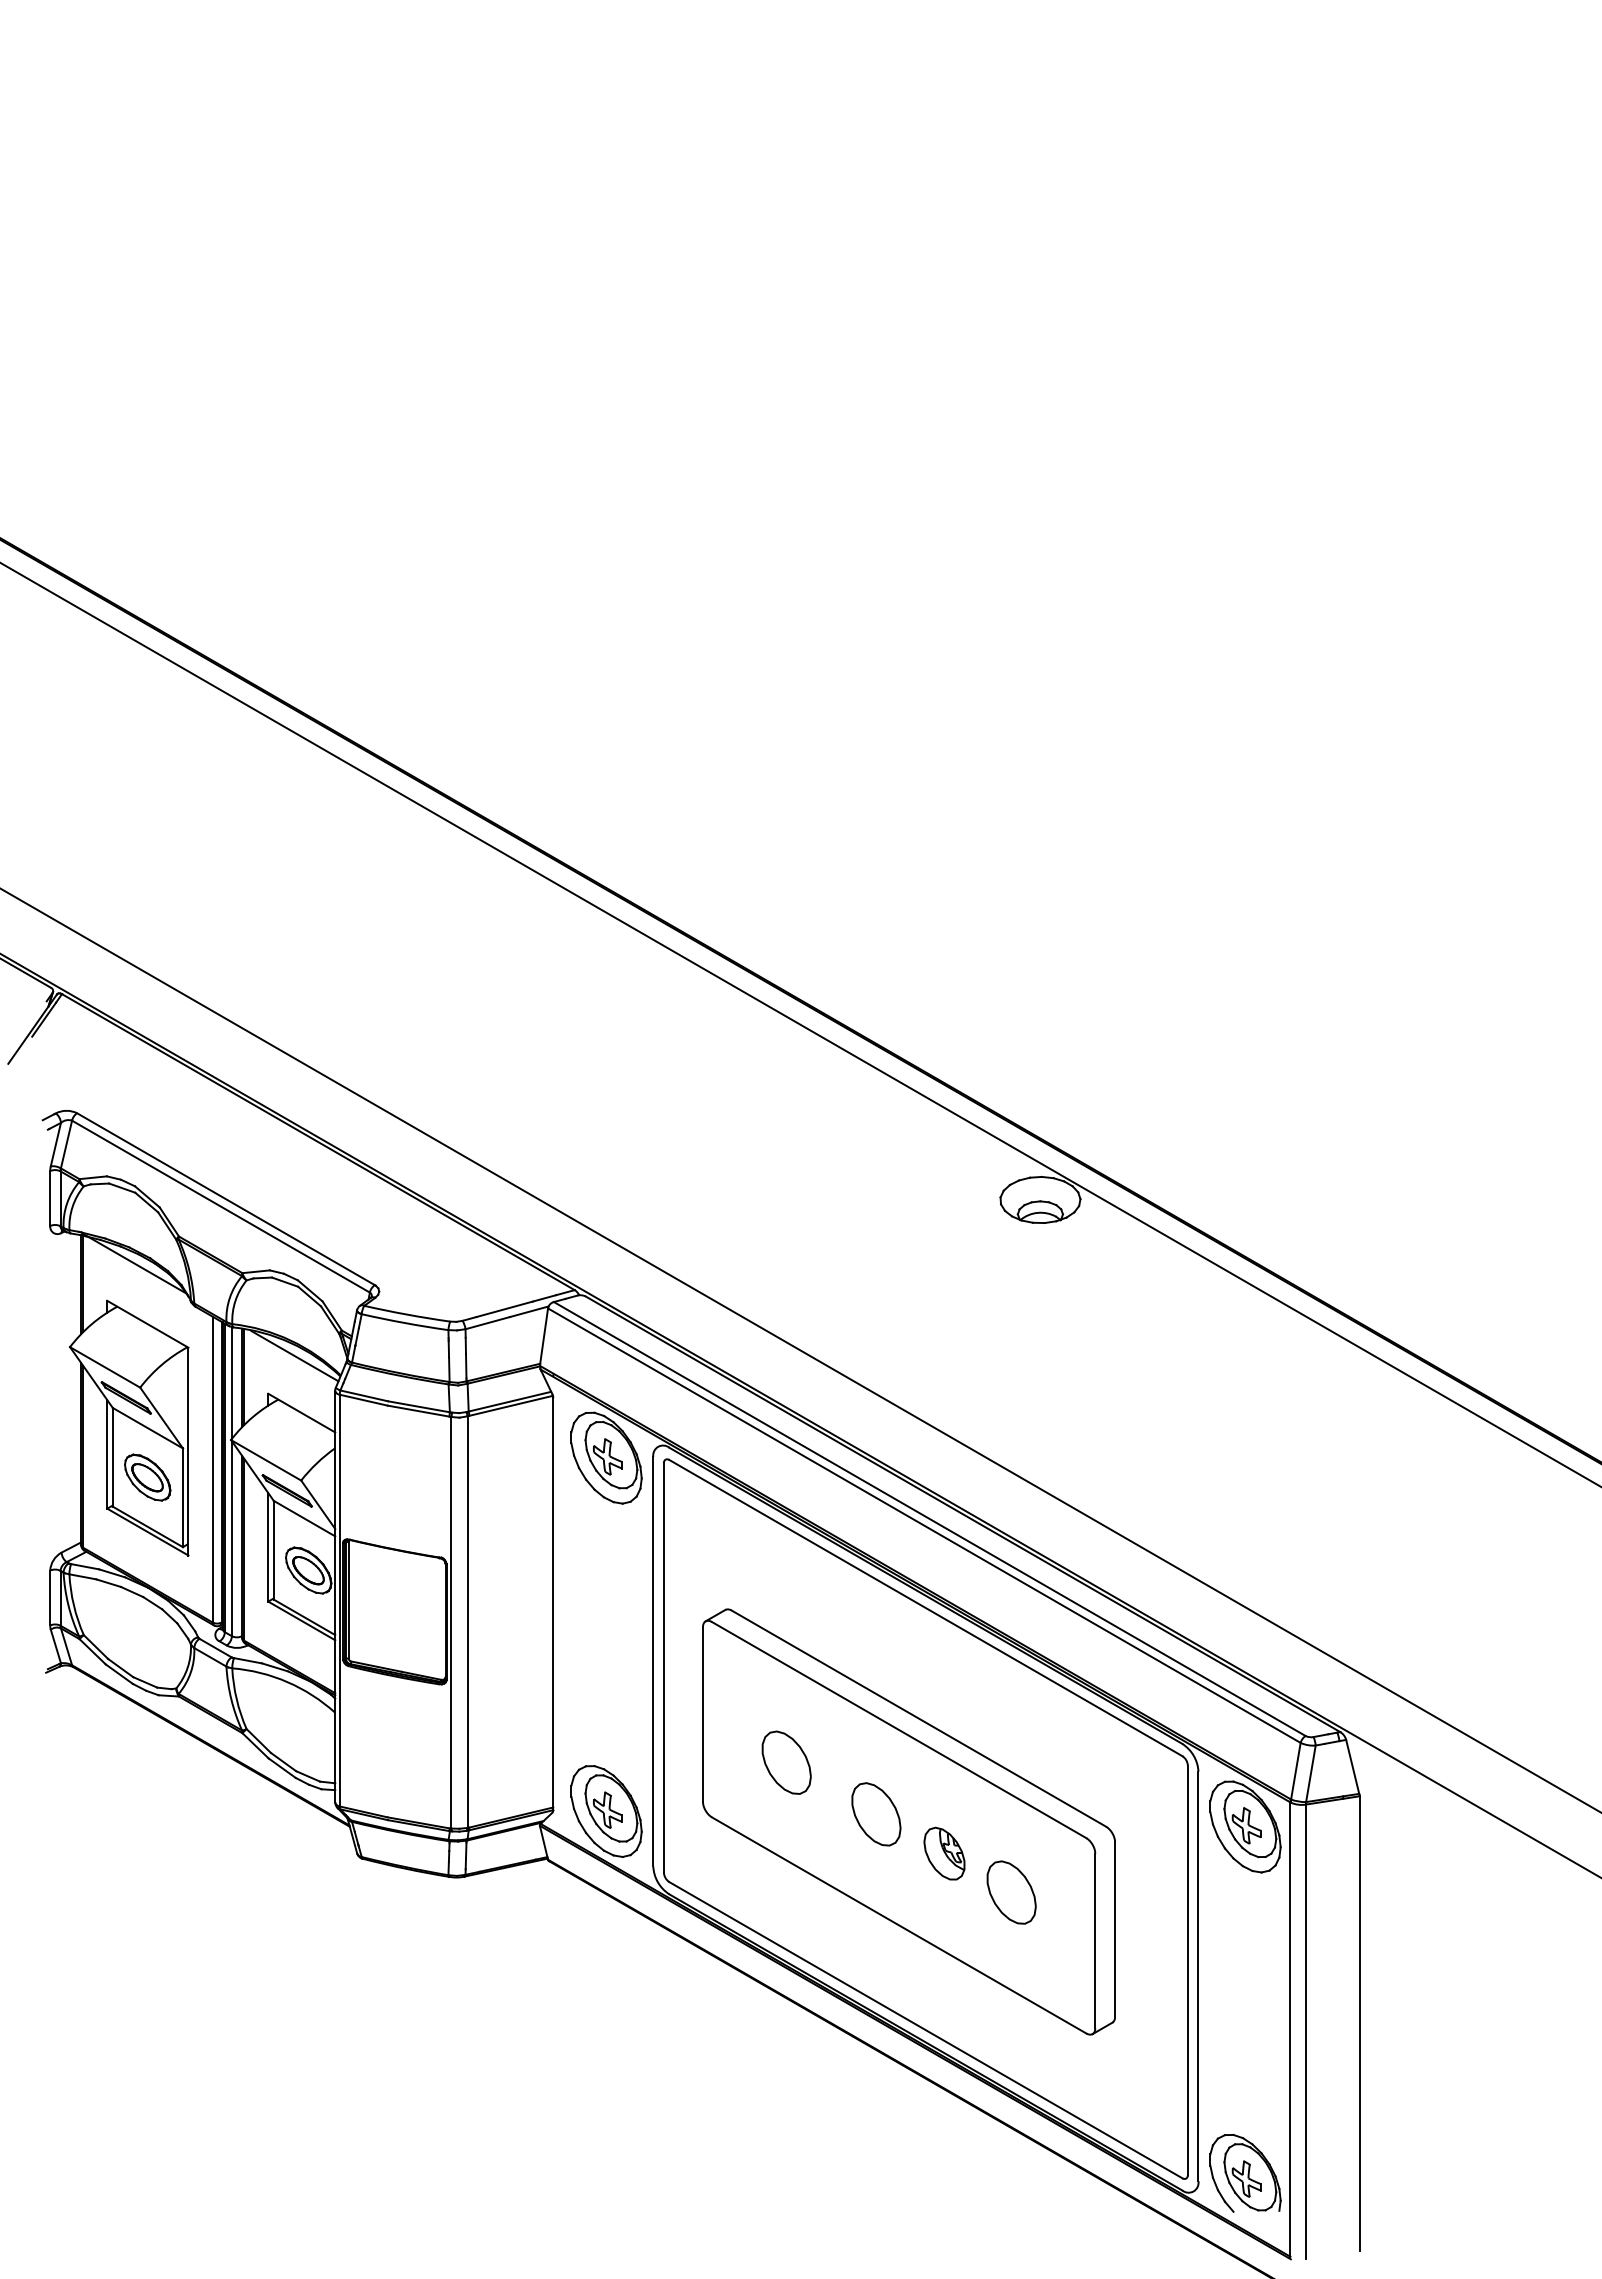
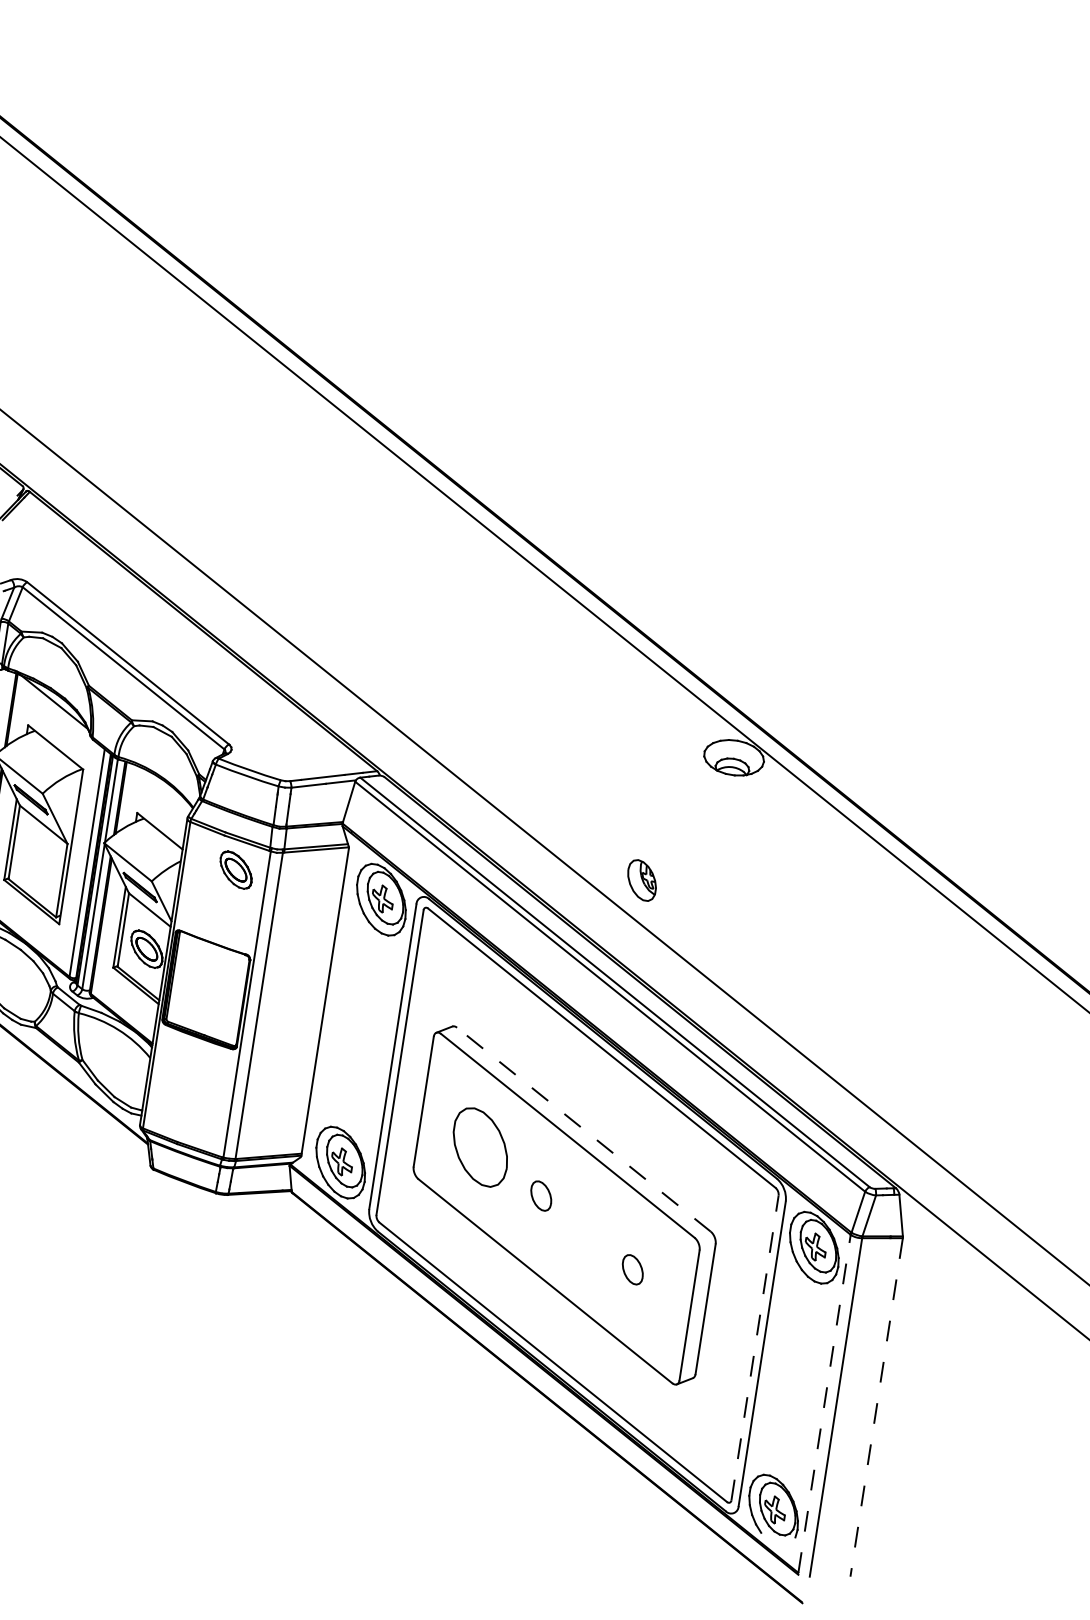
line: (294, 1356) -> (161, 788), removed
part: (147, 1477) -> (236, 870), moved
line: (918, 1718) -> (583, 1129), solid -> dashed
part: (786, 1762) -> (480, 1147), size x1.6
part: (876, 1814) -> (541, 1196), size x0.6
part: (944, 1853) -> (642, 880), moved
part: (1011, 1892) -> (632, 1269), size x0.6
line: (1187, 1970) -> (754, 1348), solid -> dashed
line: (1359, 2024) -> (876, 1408), solid -> dashed
line: (1290, 2029) -> (824, 1403), solid -> dashed

